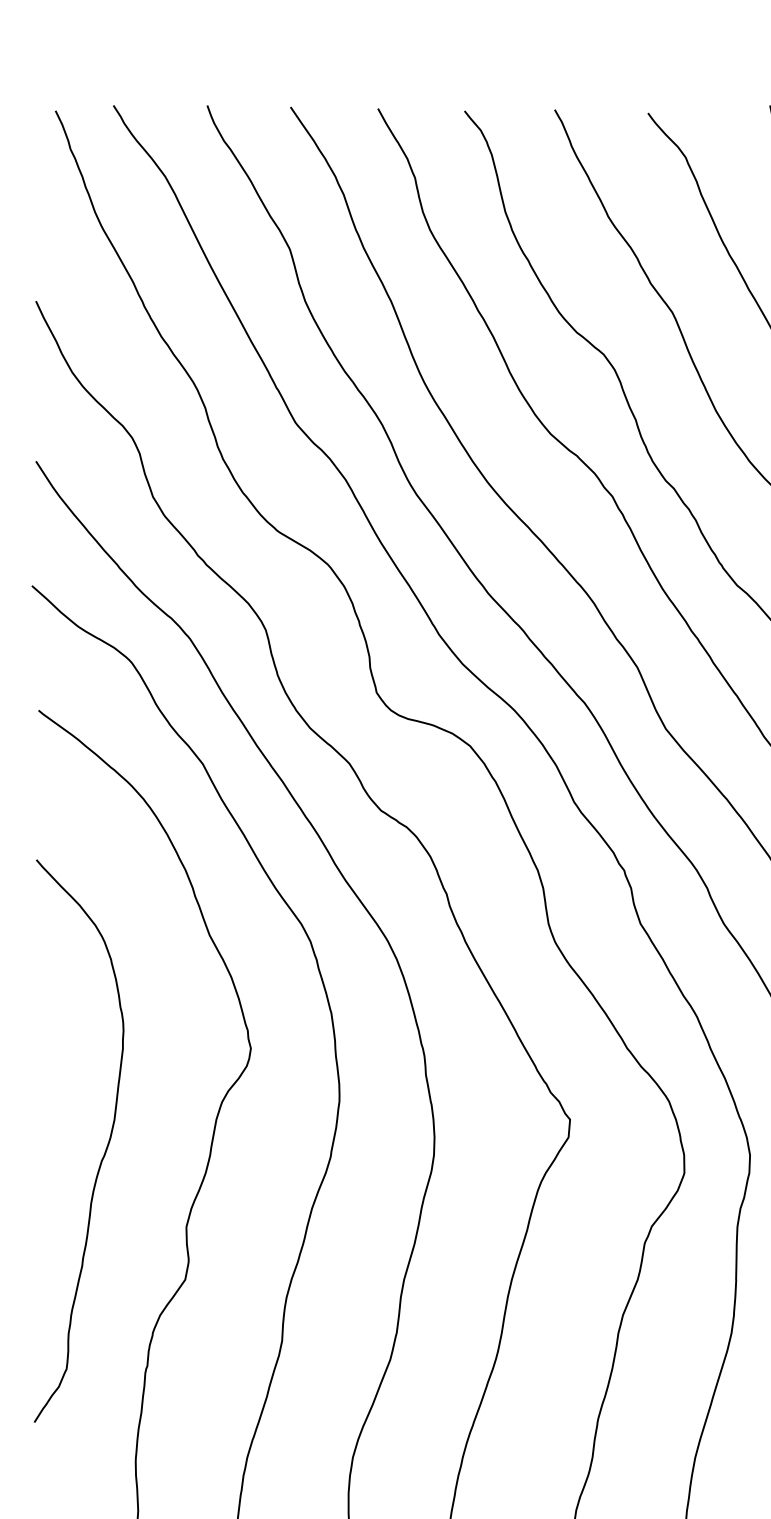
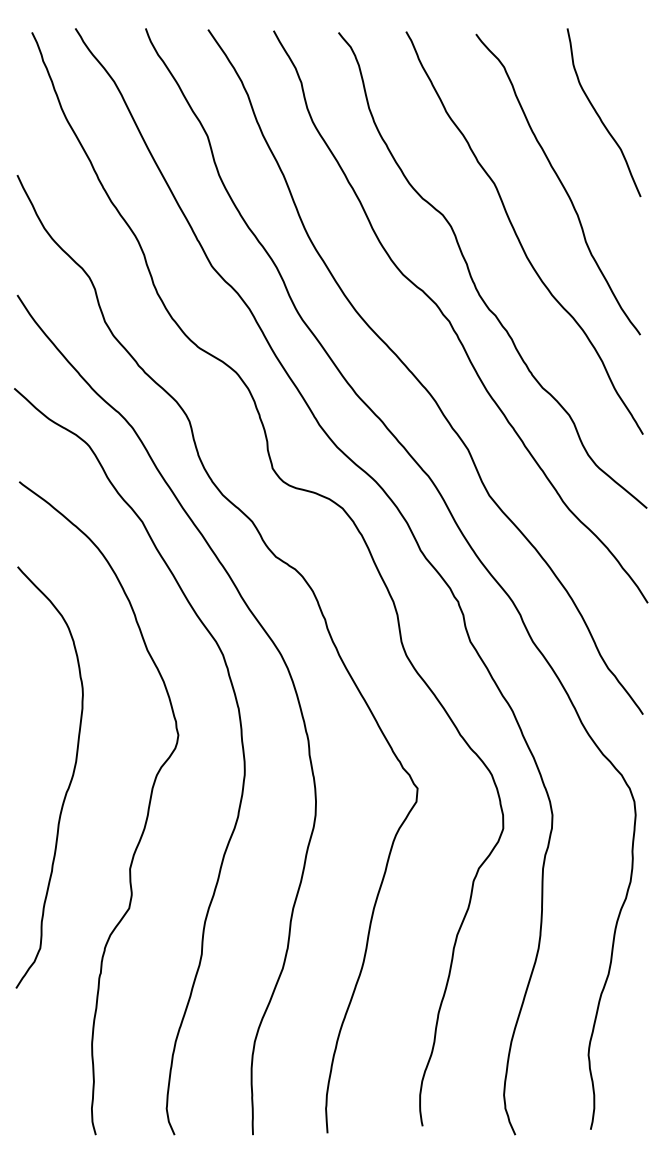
curve: (105, 1147) -> (69, 782), moved

